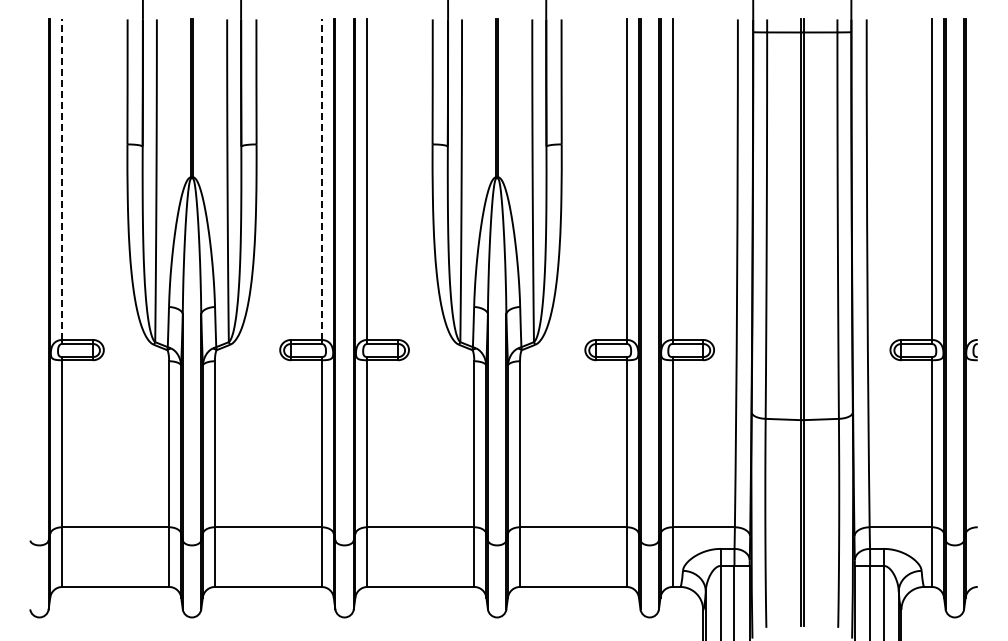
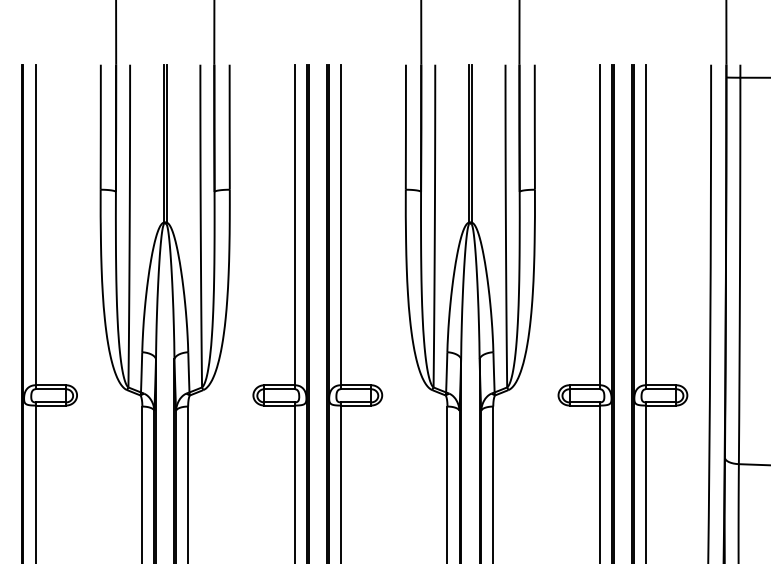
line: (62, 179) -> (35, 224), dashed -> solid
line: (321, 179) -> (294, 224), dashed -> solid

